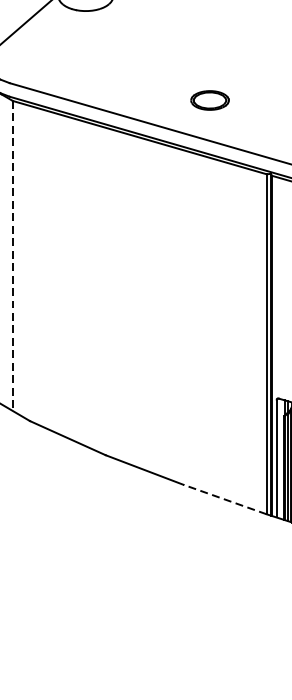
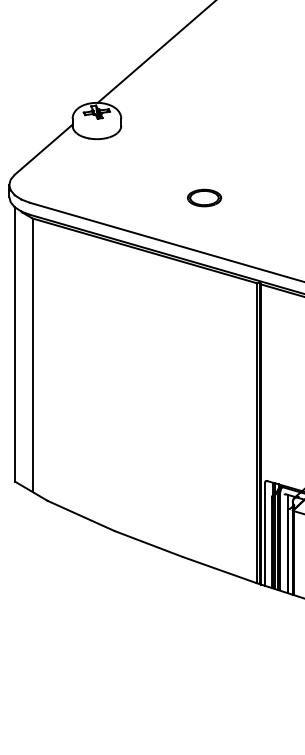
part: (210, 99) -> (204, 197), moved
line: (12, 256) -> (32, 355), dashed -> solid
line: (224, 500) -> (219, 570), dashed -> solid

